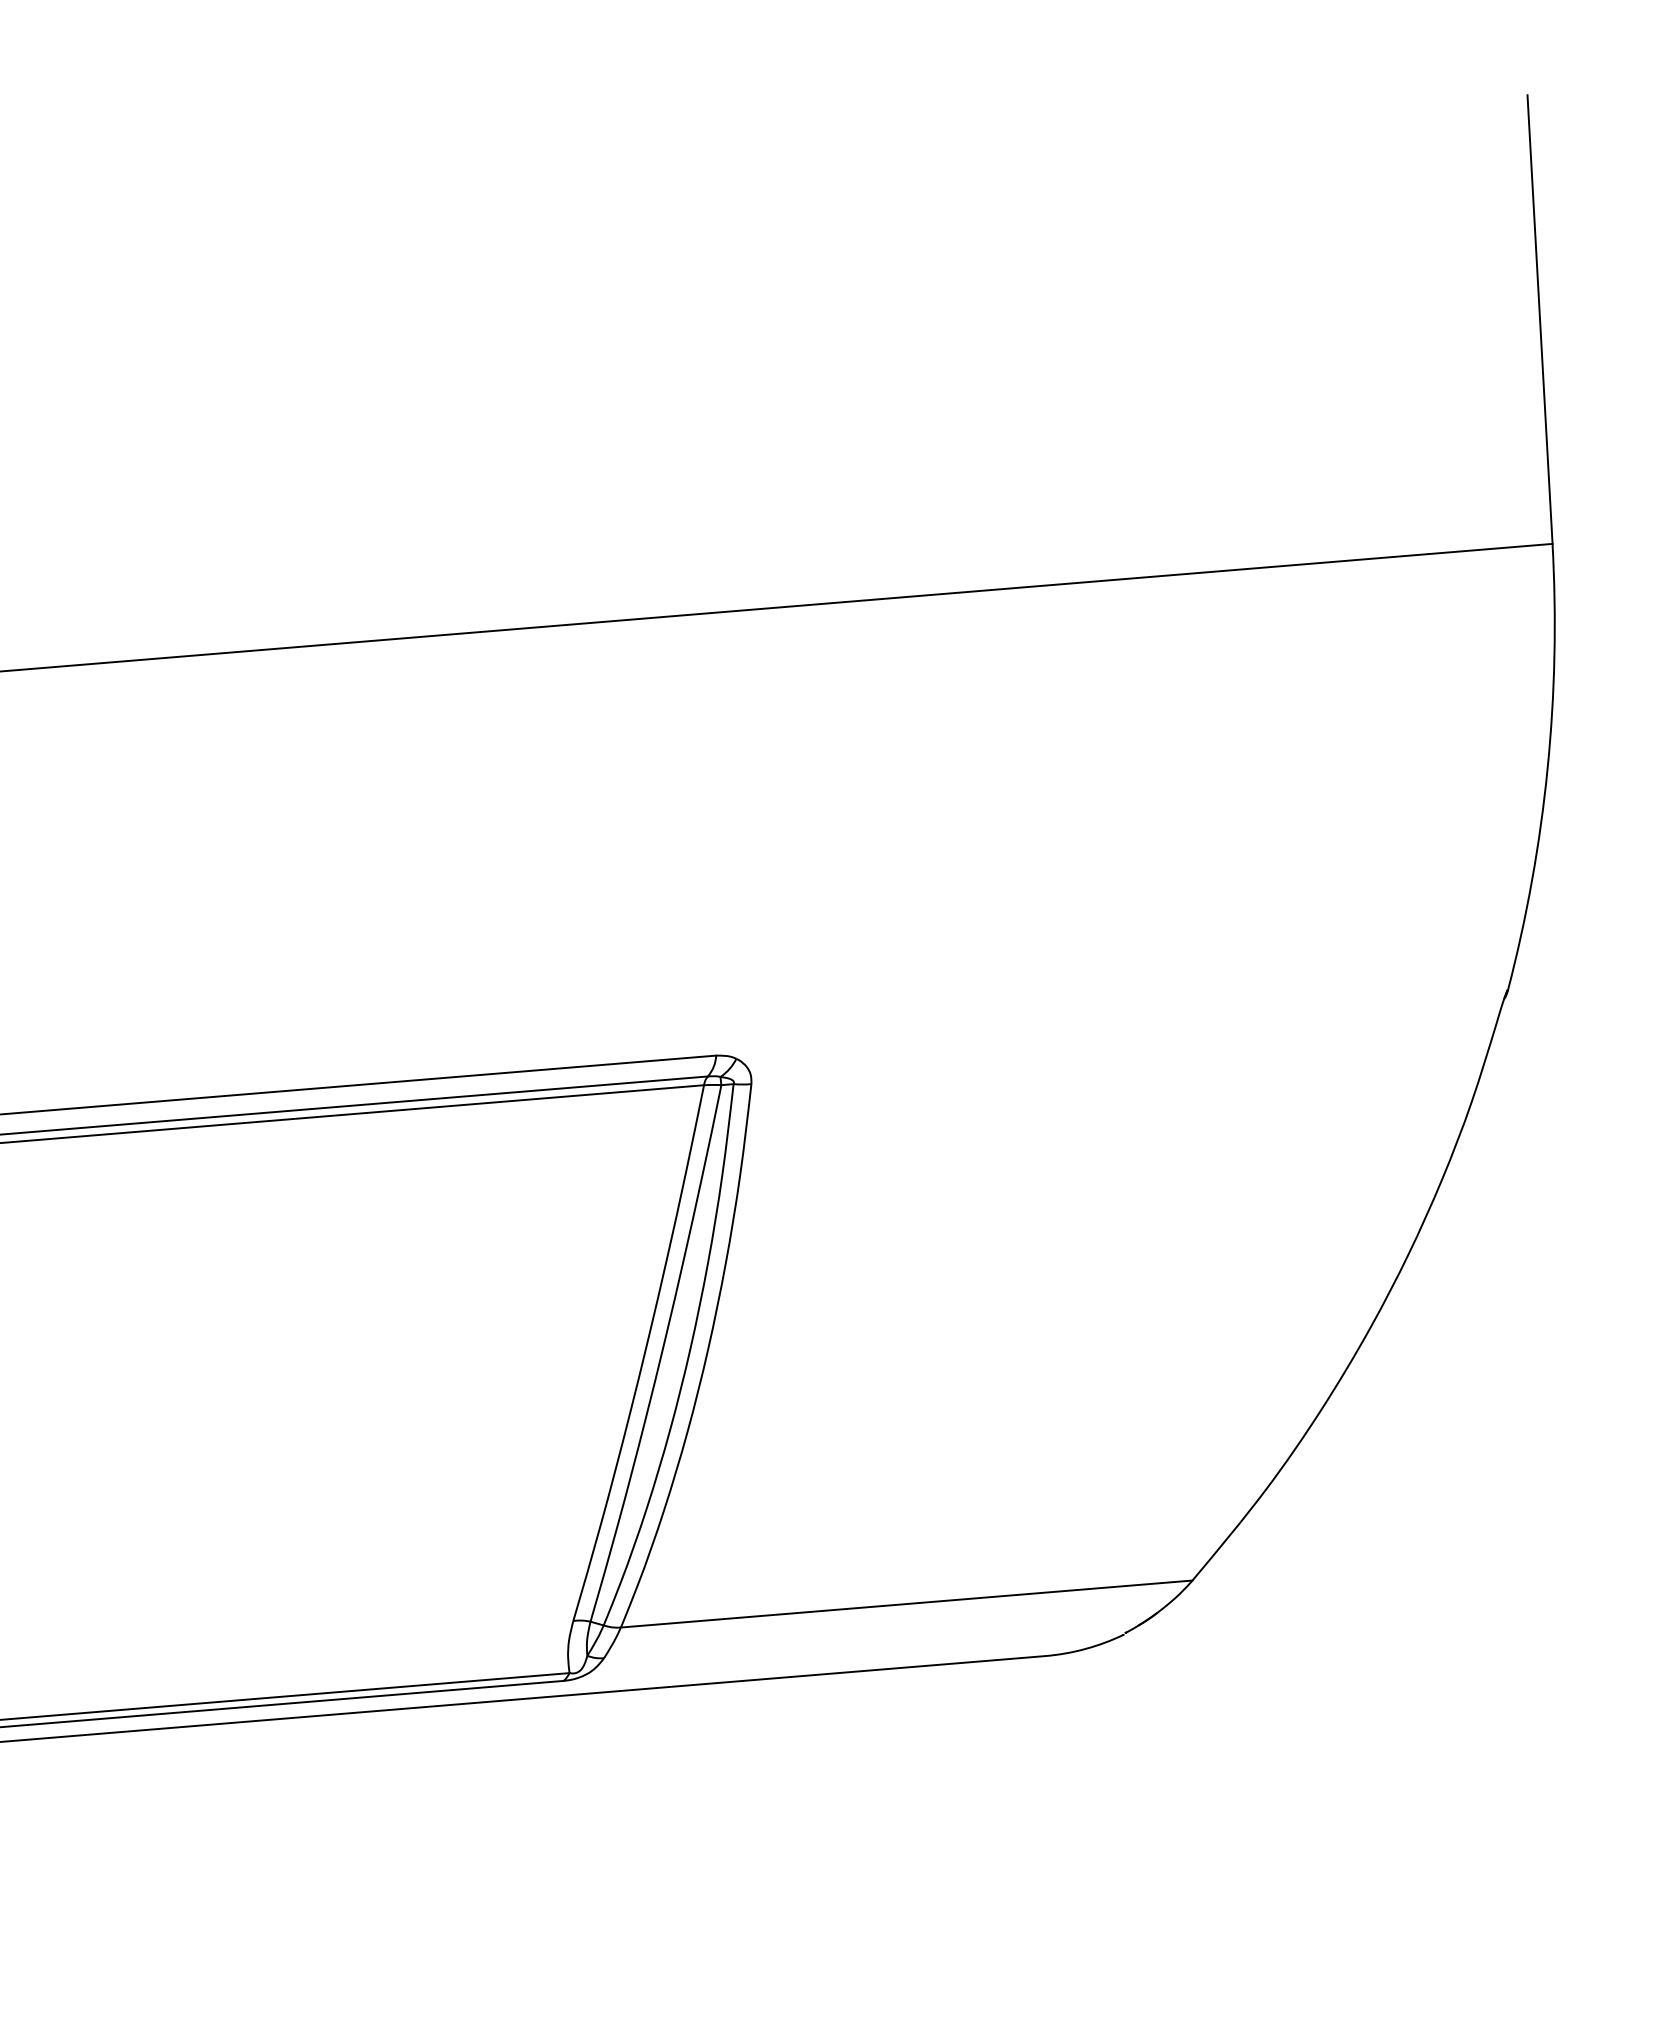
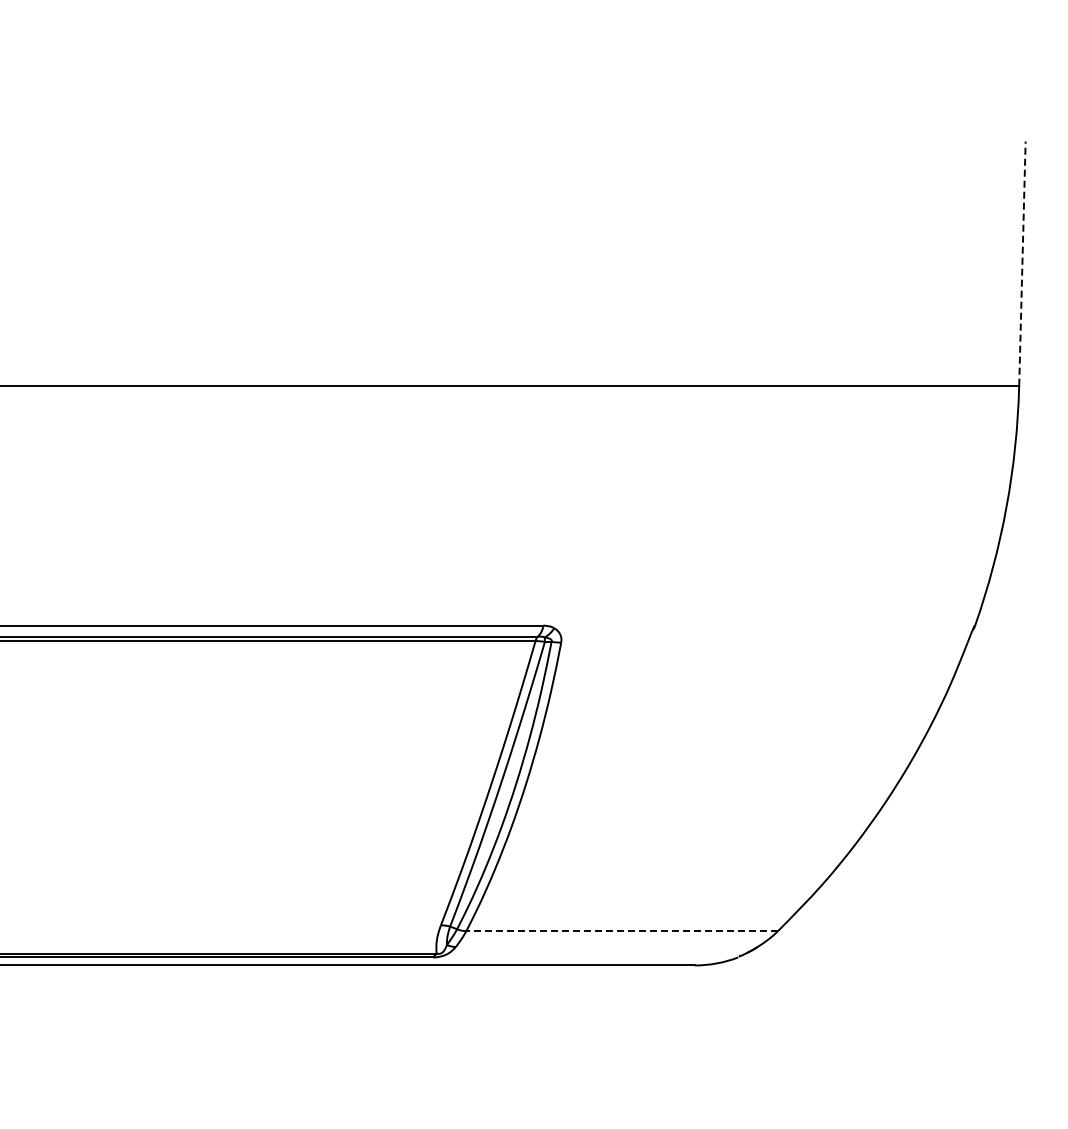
line: (1540, 319) -> (1022, 263), solid -> dashed
line: (907, 1604) -> (622, 931), solid -> dashed

